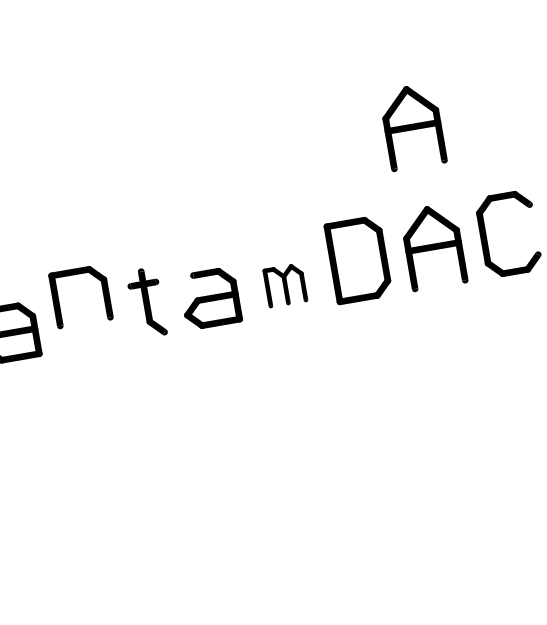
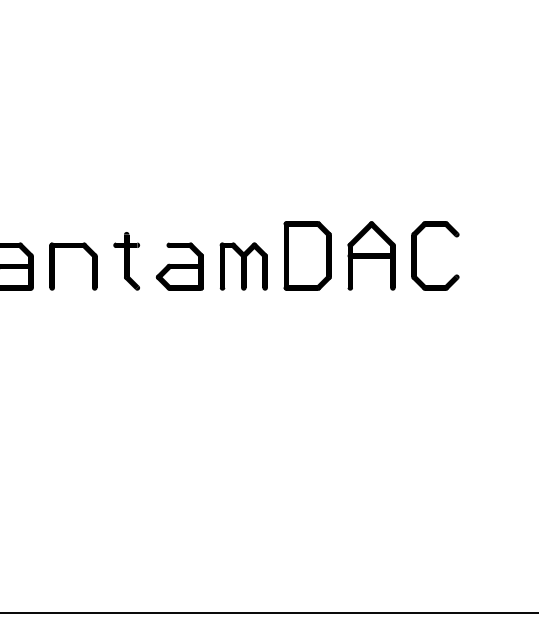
part: (412, 126) -> (371, 153), removed
part: (77, 274) -> (73, 247), moved
part: (285, 285) -> (243, 266), size x1.43

